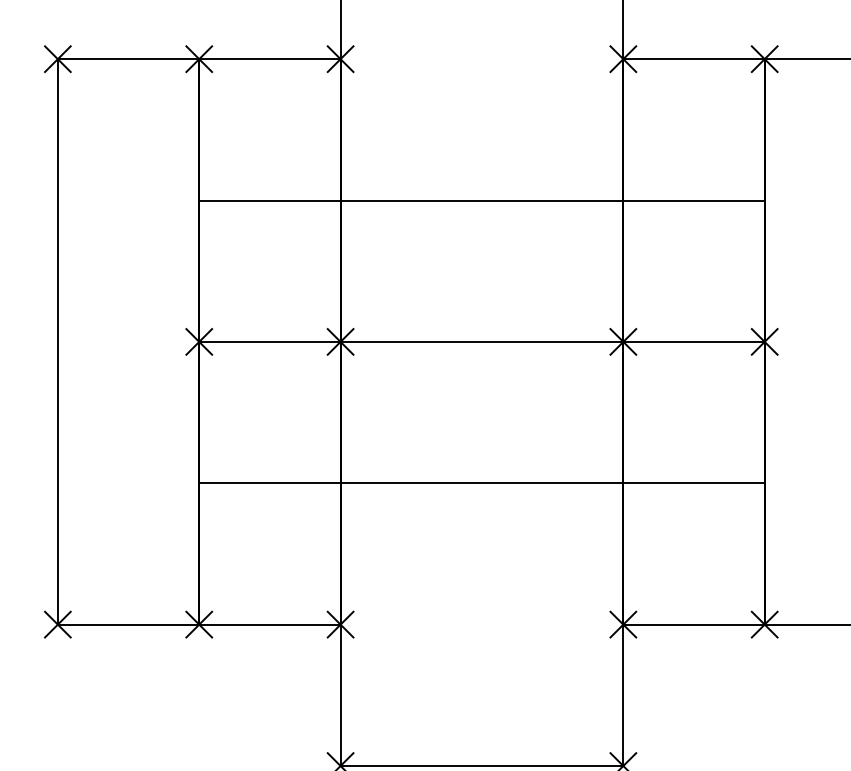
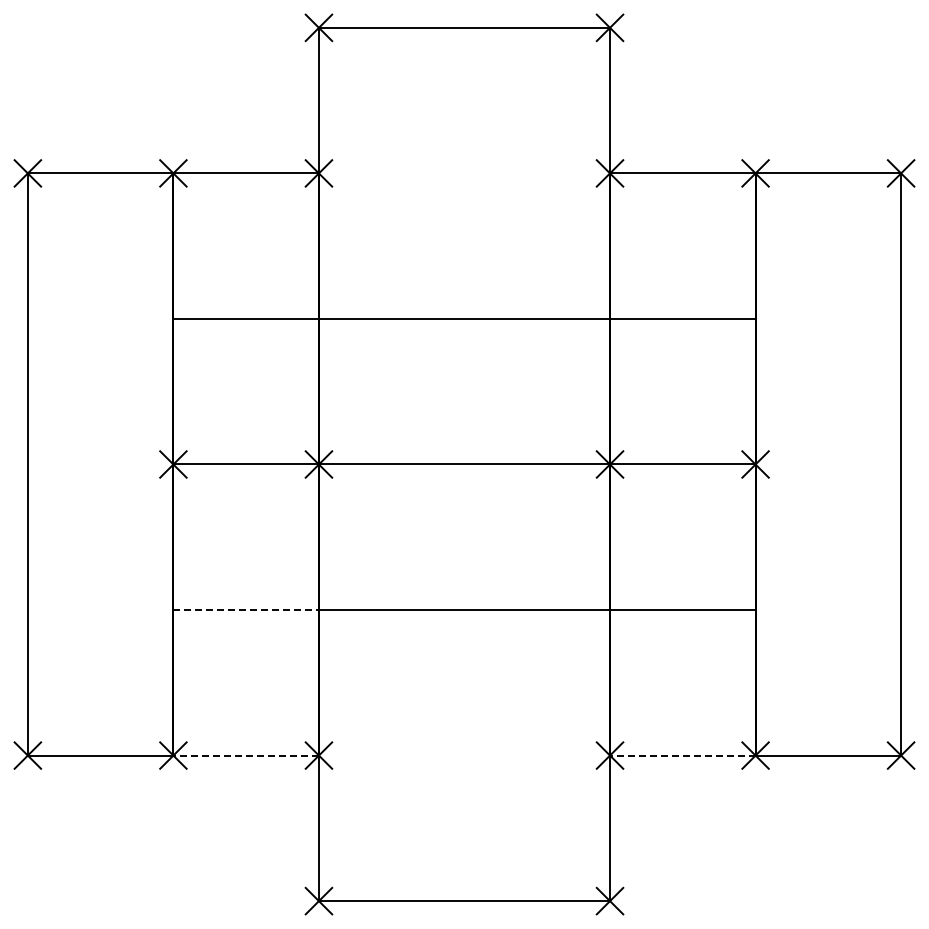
line: (270, 483) -> (246, 610), solid -> dashed
line: (270, 624) -> (246, 755), solid -> dashed
line: (693, 624) -> (682, 755), solid -> dashed

